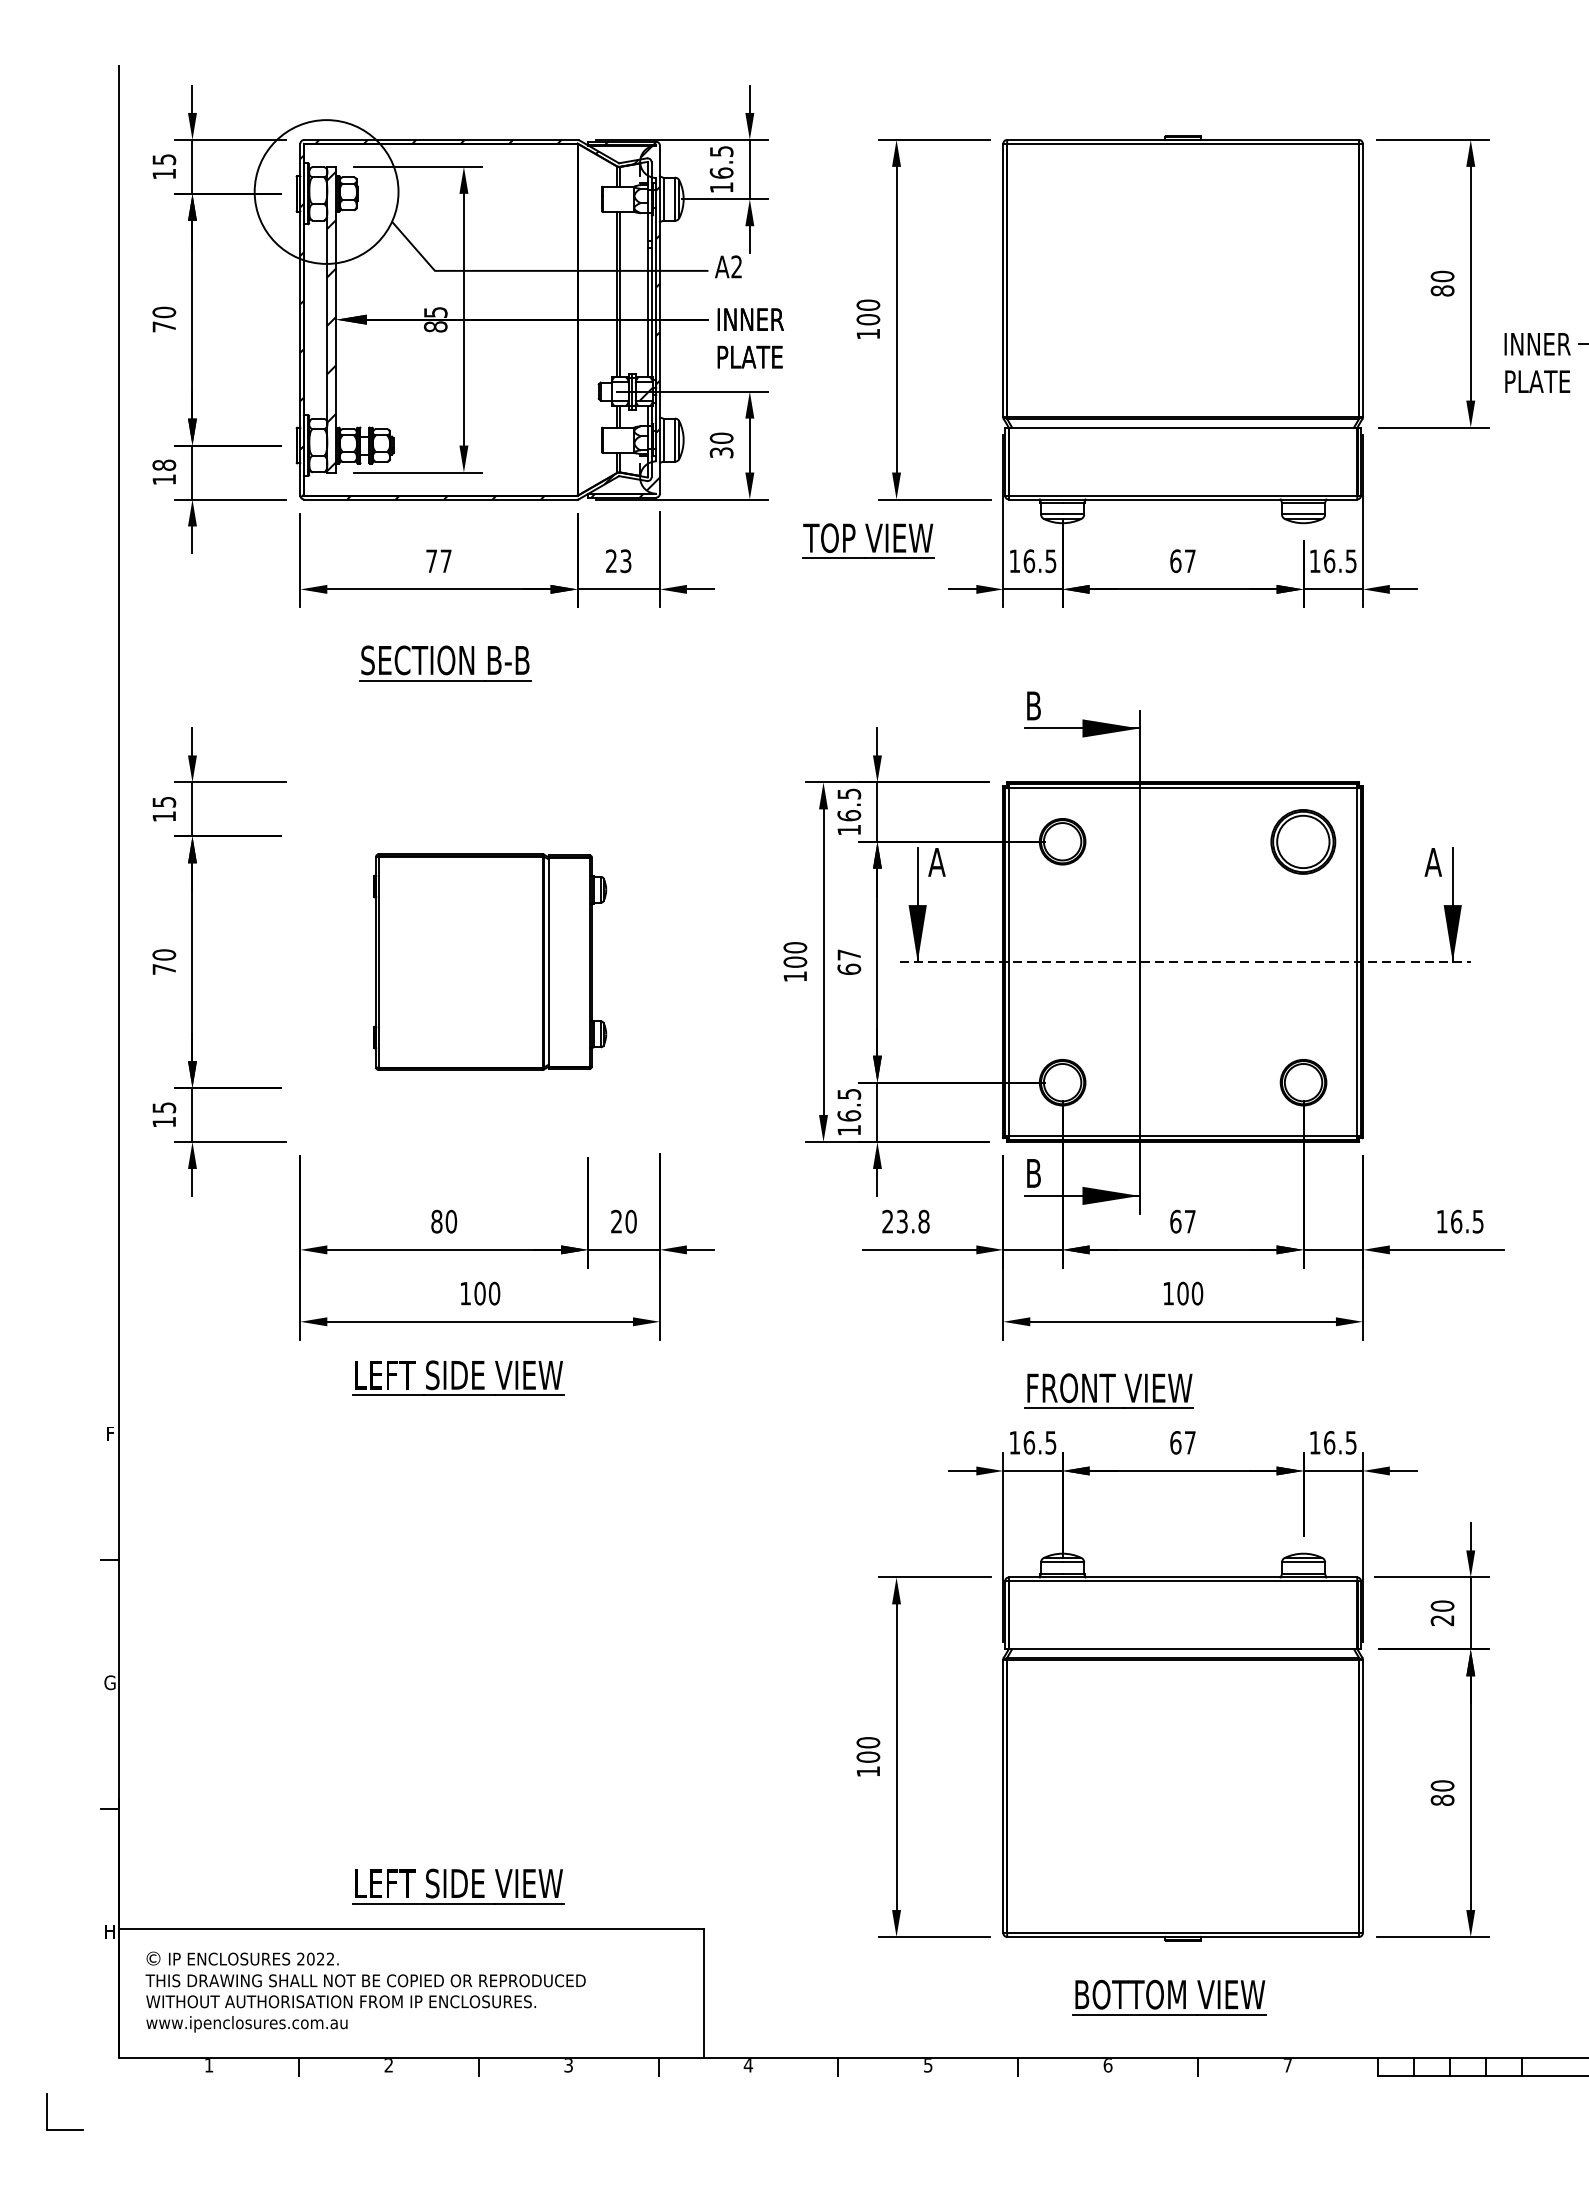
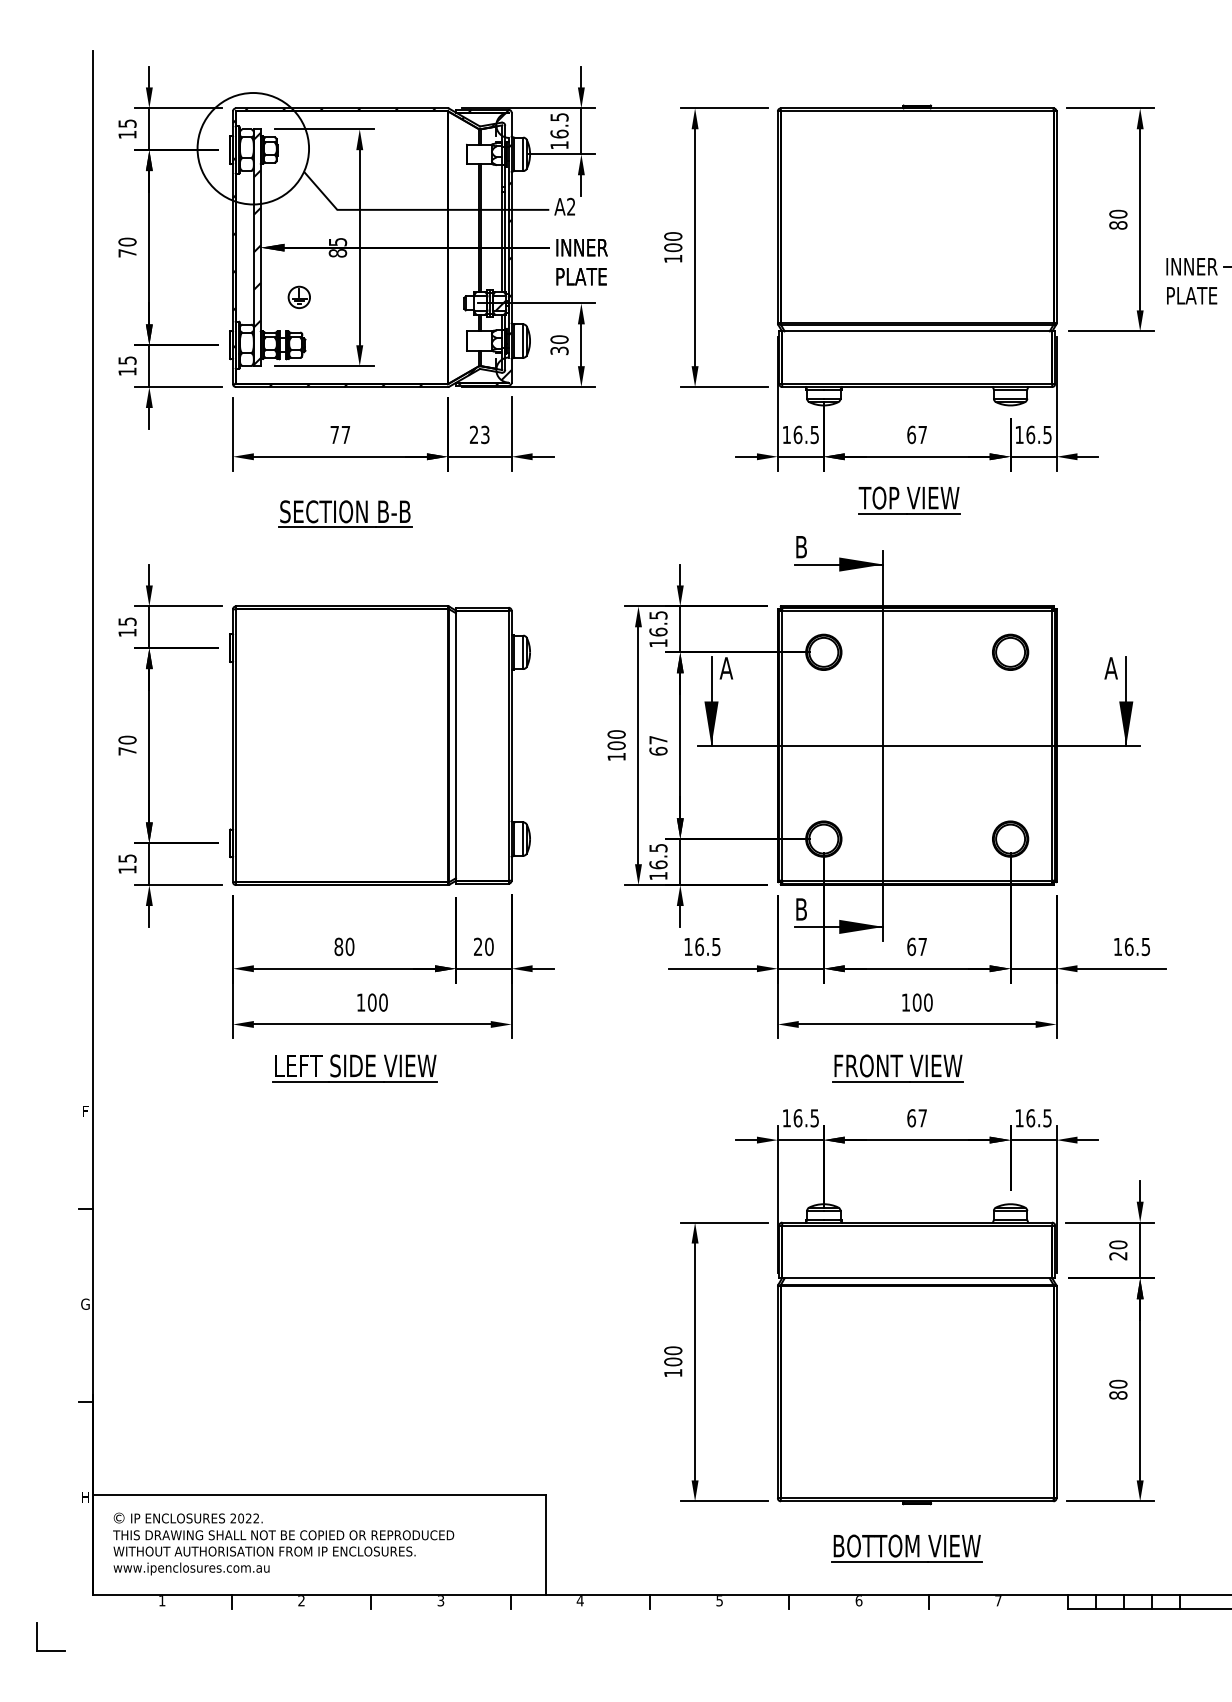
part: (384, 382) -> (298, 296), added
text: (164, 465) -> (127, 360), 18 -> 15
part: (868, 541) -> (909, 500), moved
part: (1303, 840) -> (1010, 651), size x0.71
part: (489, 961) -> (379, 745), size x1.67
line: (1186, 961) -> (919, 745), dashed -> solid
text: (906, 1221) -> (702, 946), 23.8 -> 16.5
part: (1108, 1391) -> (897, 1068), moved
part: (457, 1886) -> (354, 1462), removed

